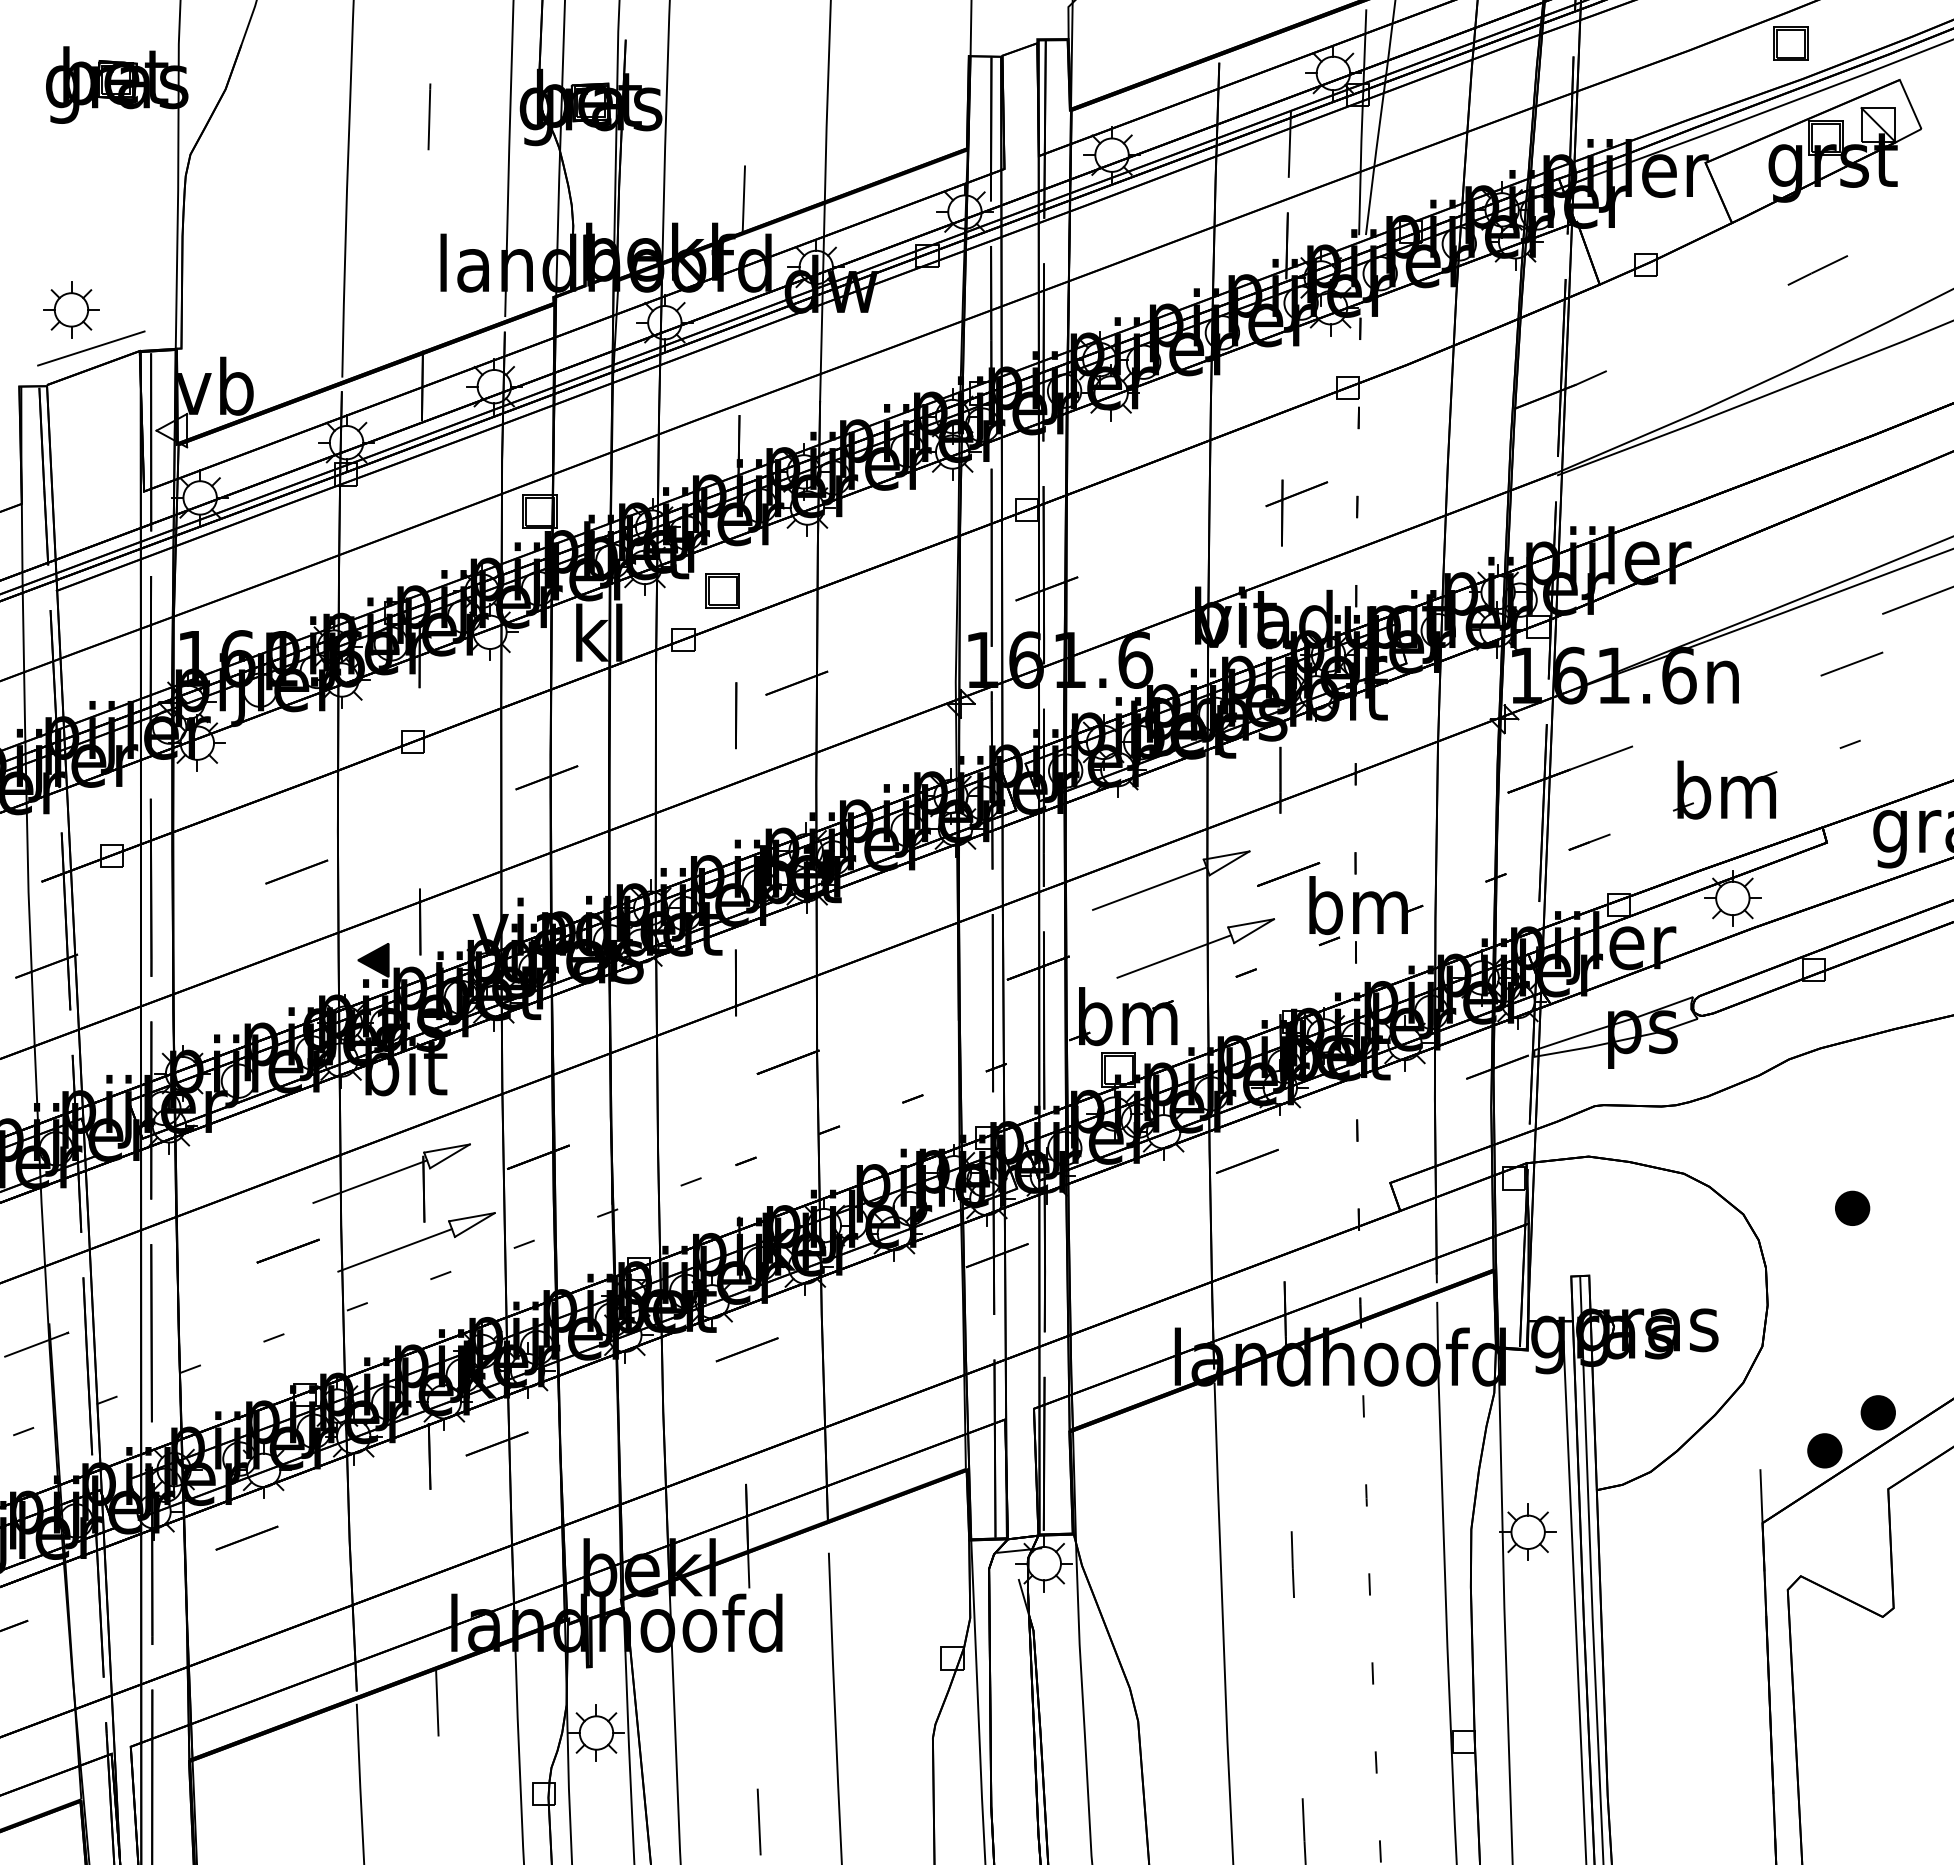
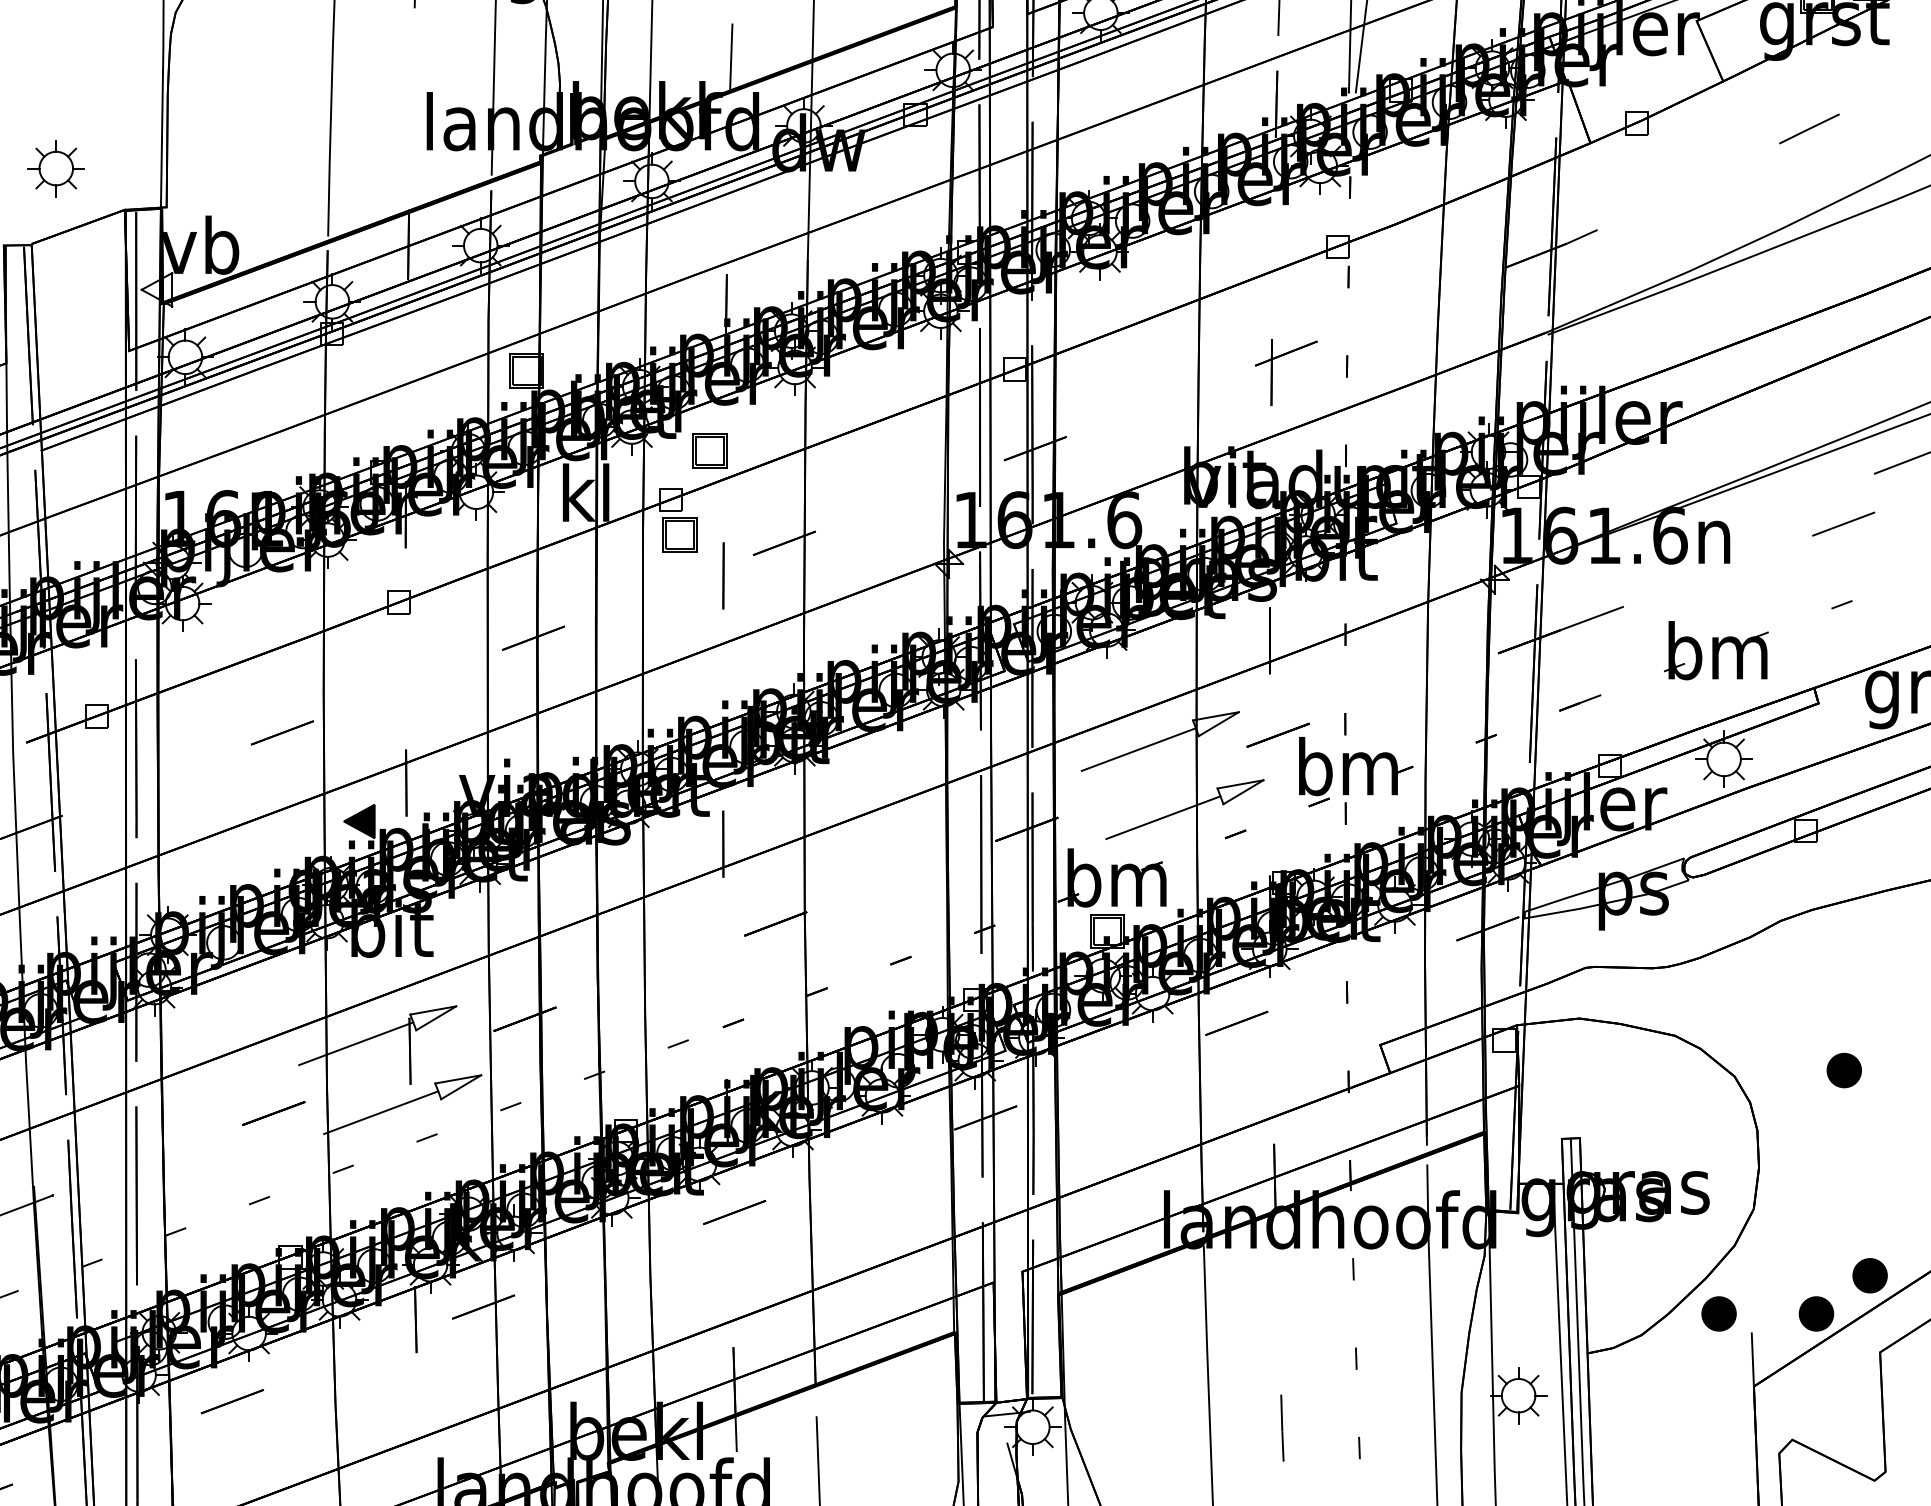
line: (91, 348) -> (76, 207), removed
part: (692, 674) -> (679, 534), added
part: (1727, 1450) -> (1718, 1313), added

